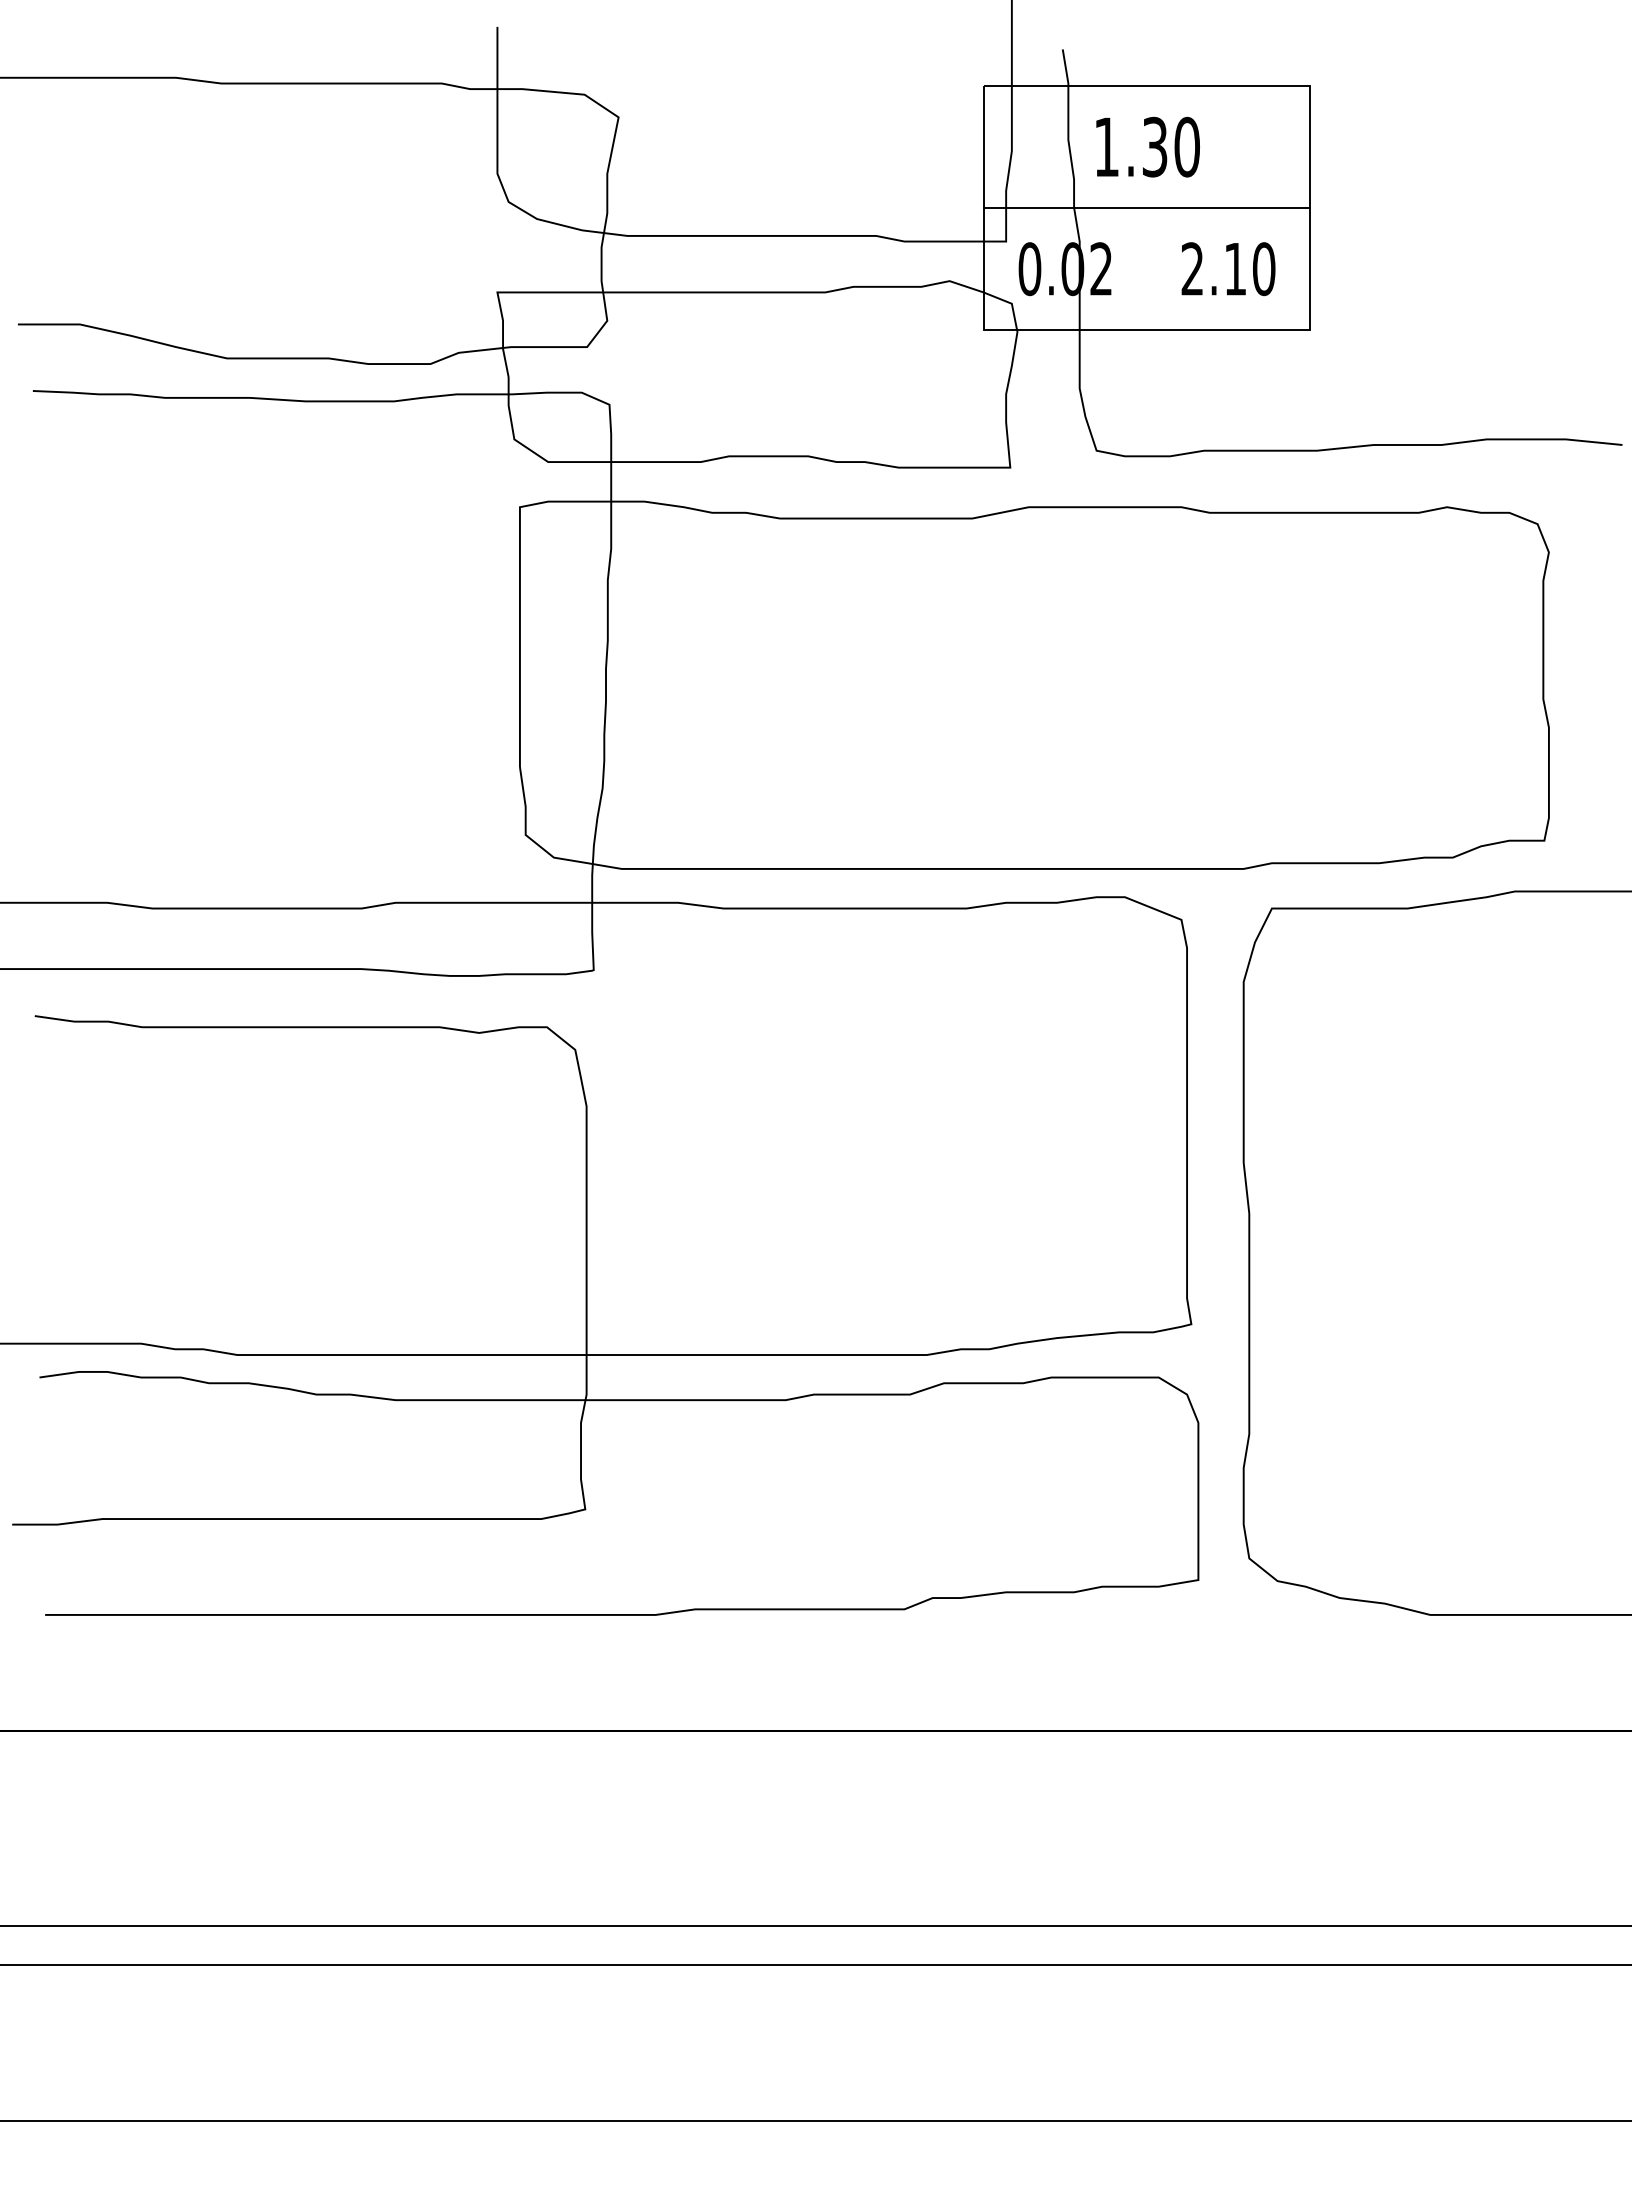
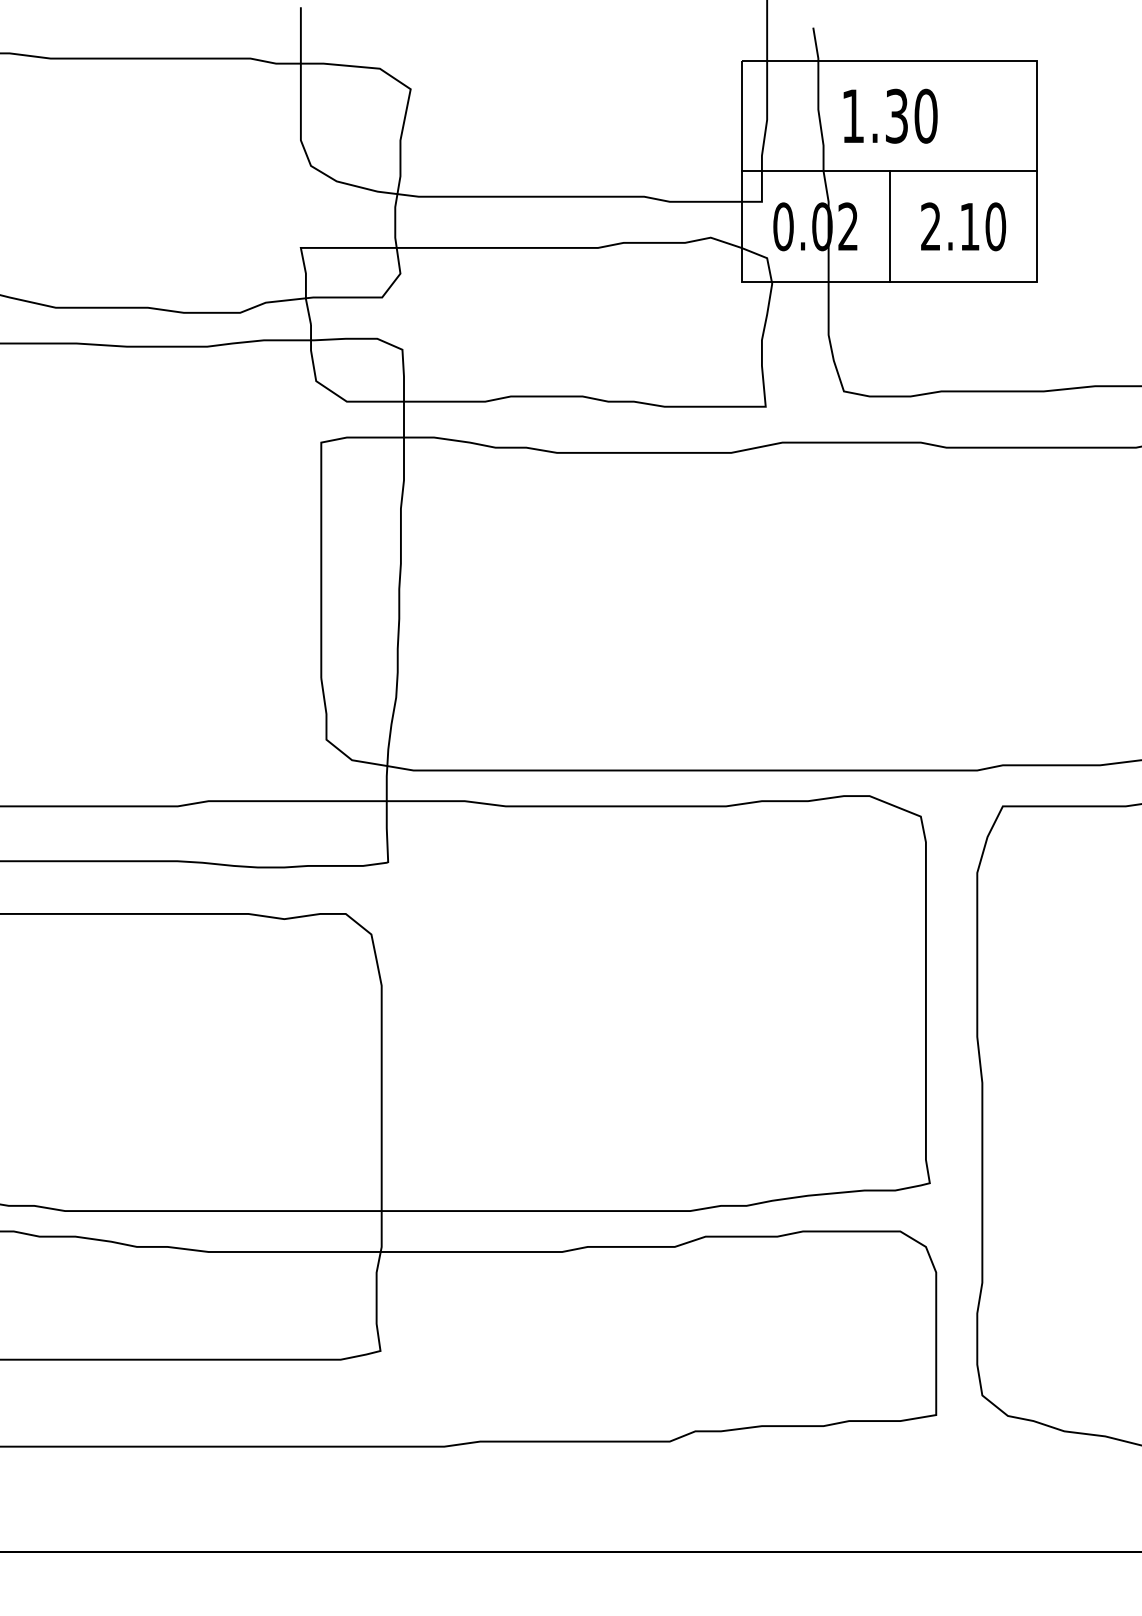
line: (1147, 269) -> (890, 227), added

